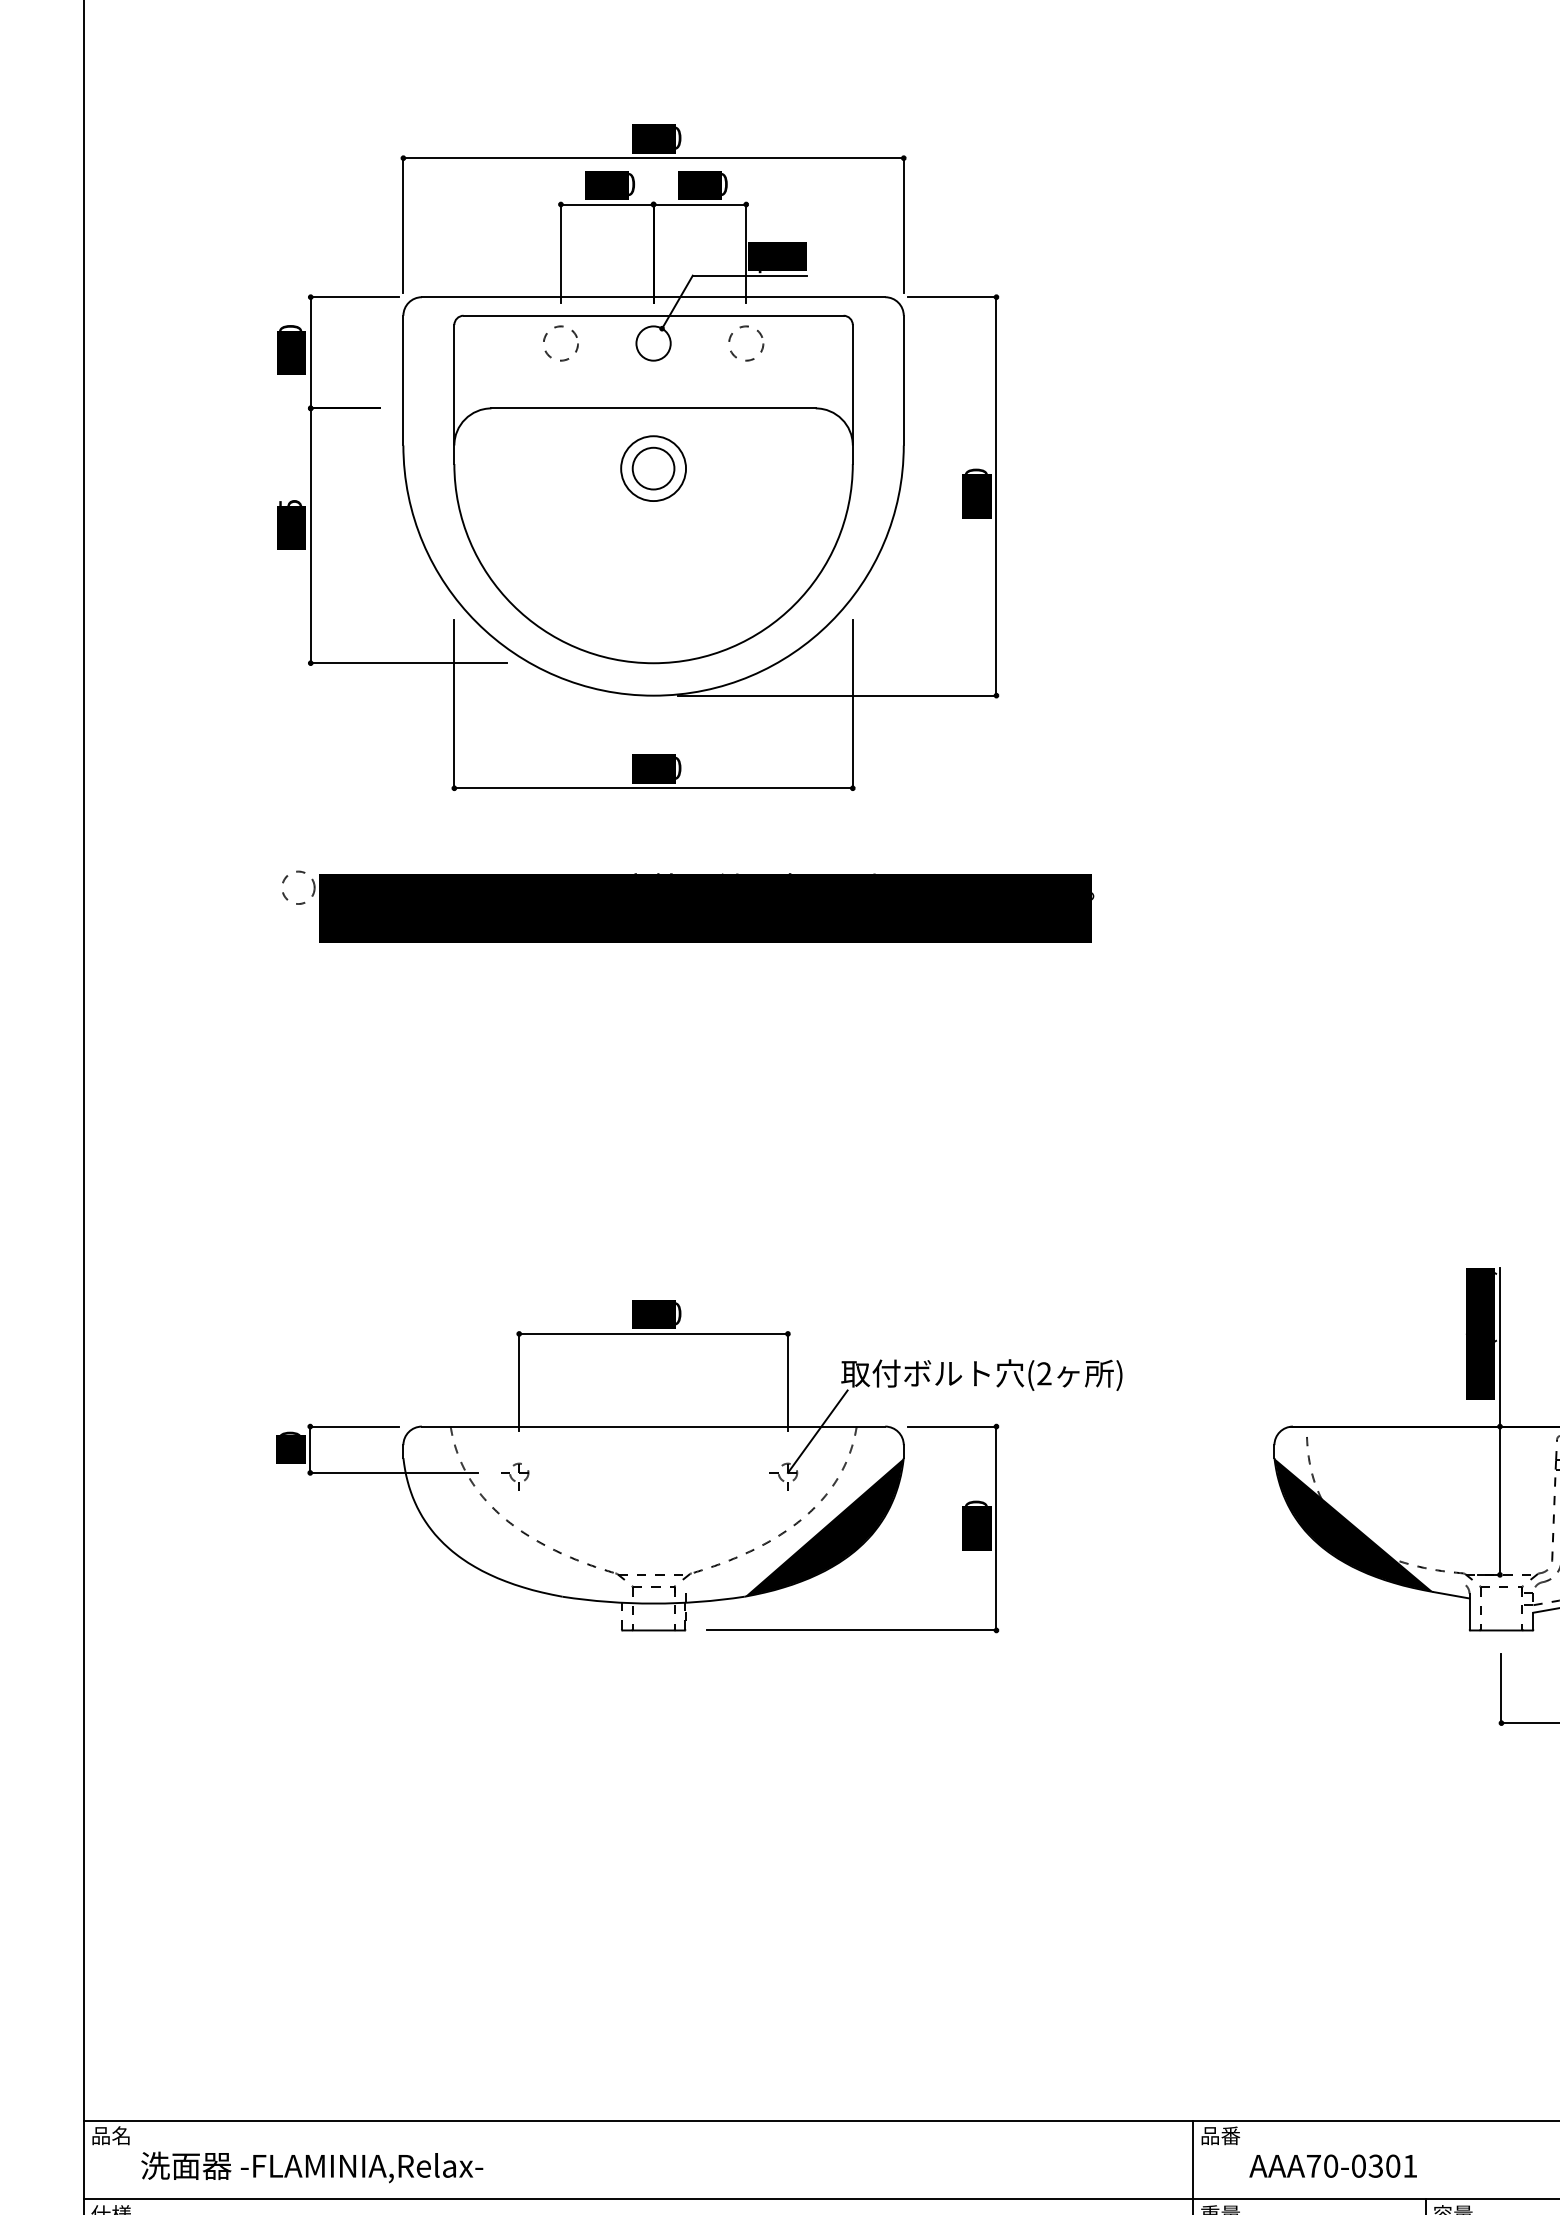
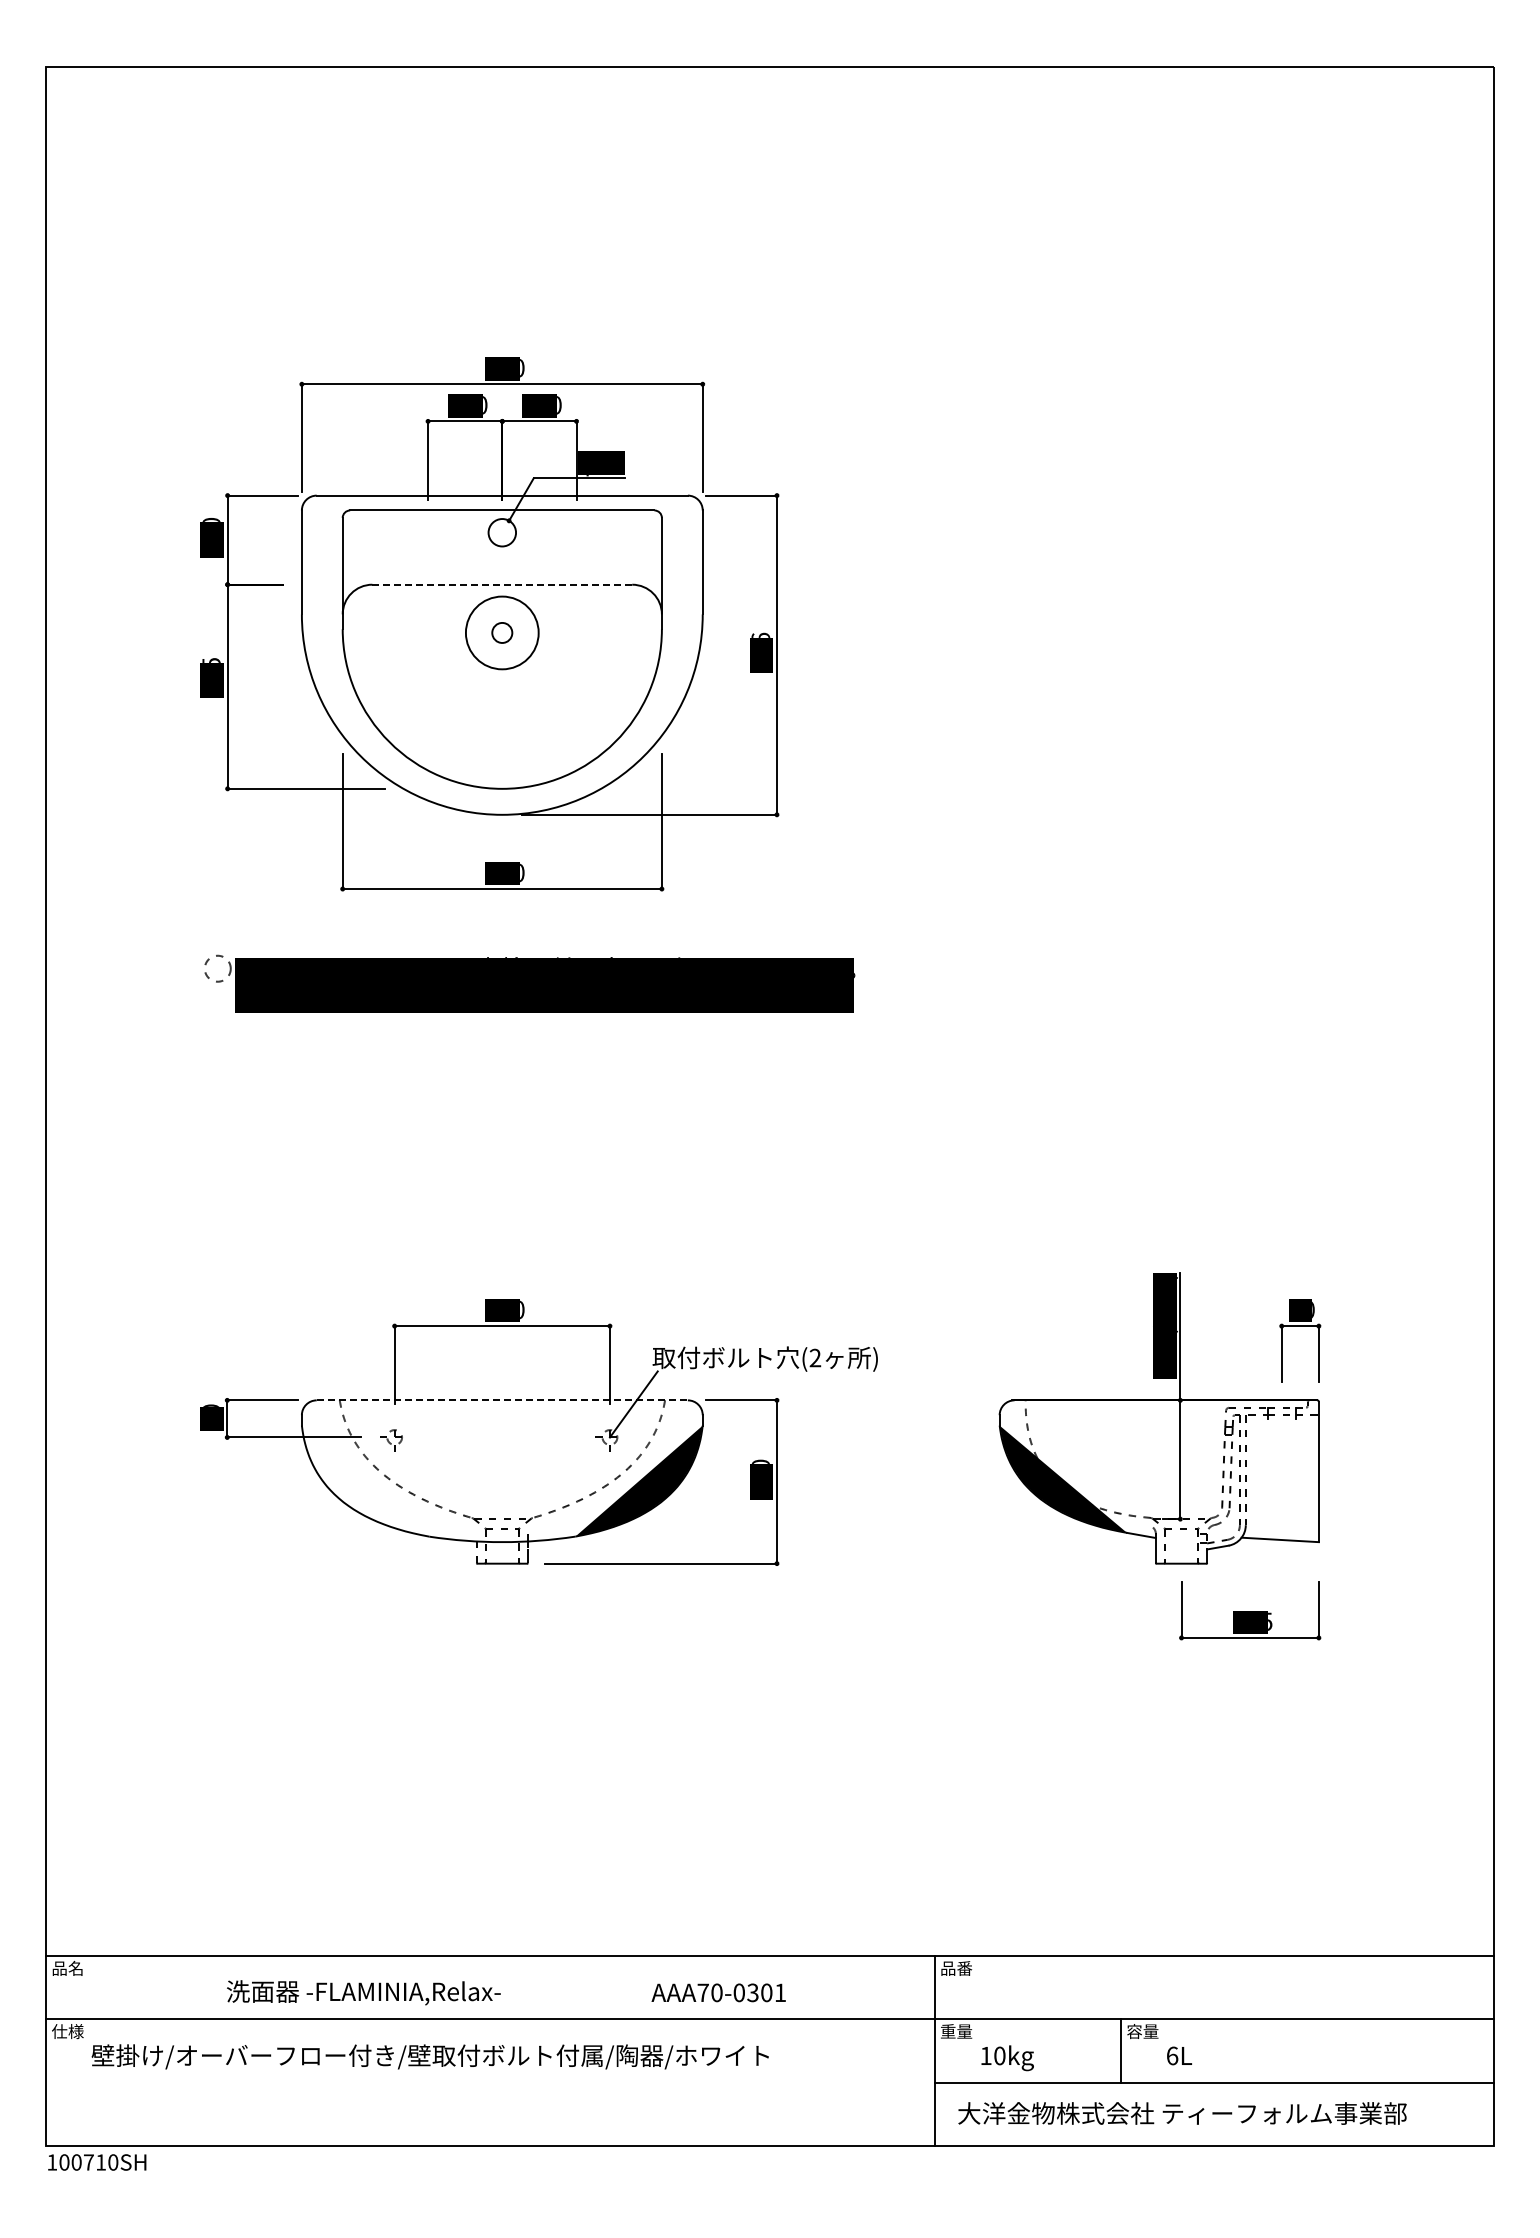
circle: (560, 343) -> (427, 532), removed
circle: (746, 343) -> (576, 532), removed
line: (653, 408) -> (502, 584), solid -> dashed
circle: (653, 468) -> (502, 632), size x0.6
circle: (653, 468) -> (502, 632), size x1.4
text: (975, 470) -> (760, 634), 430 -> 226
line: (653, 1426) -> (502, 1400), solid -> dashed
text: (1332, 2165) -> (718, 1992), moved
text: (311, 2167) -> (363, 1992), moved

